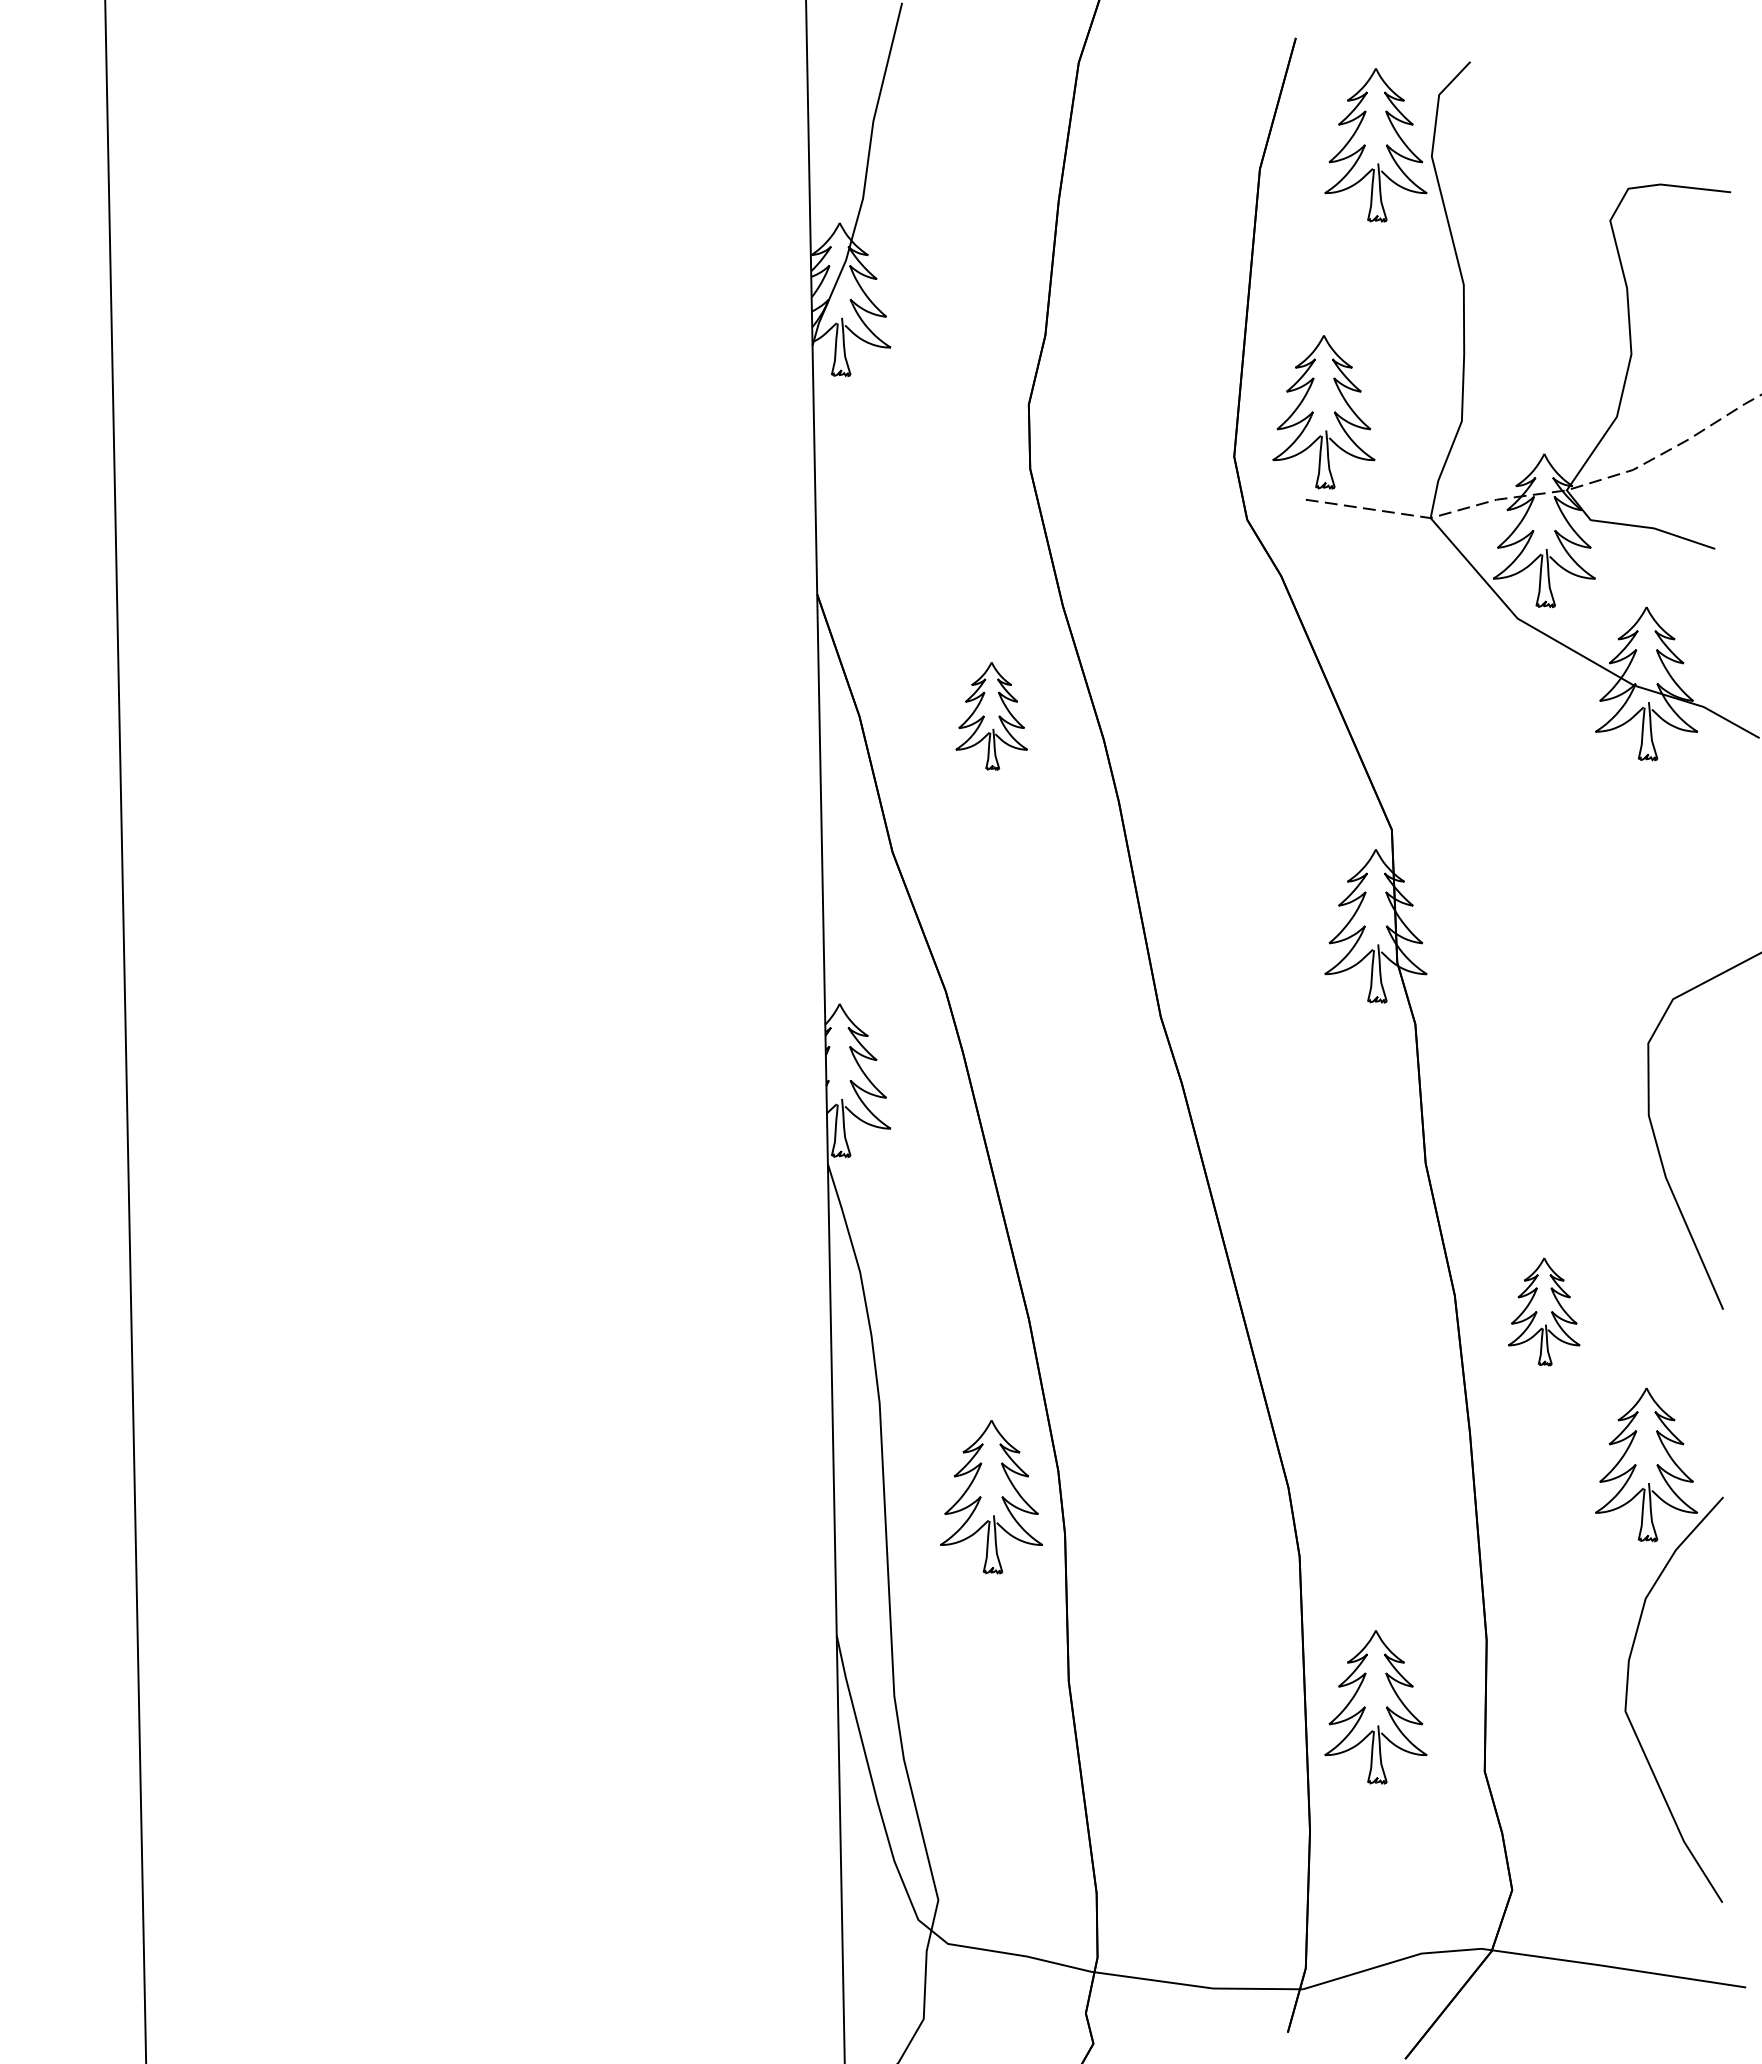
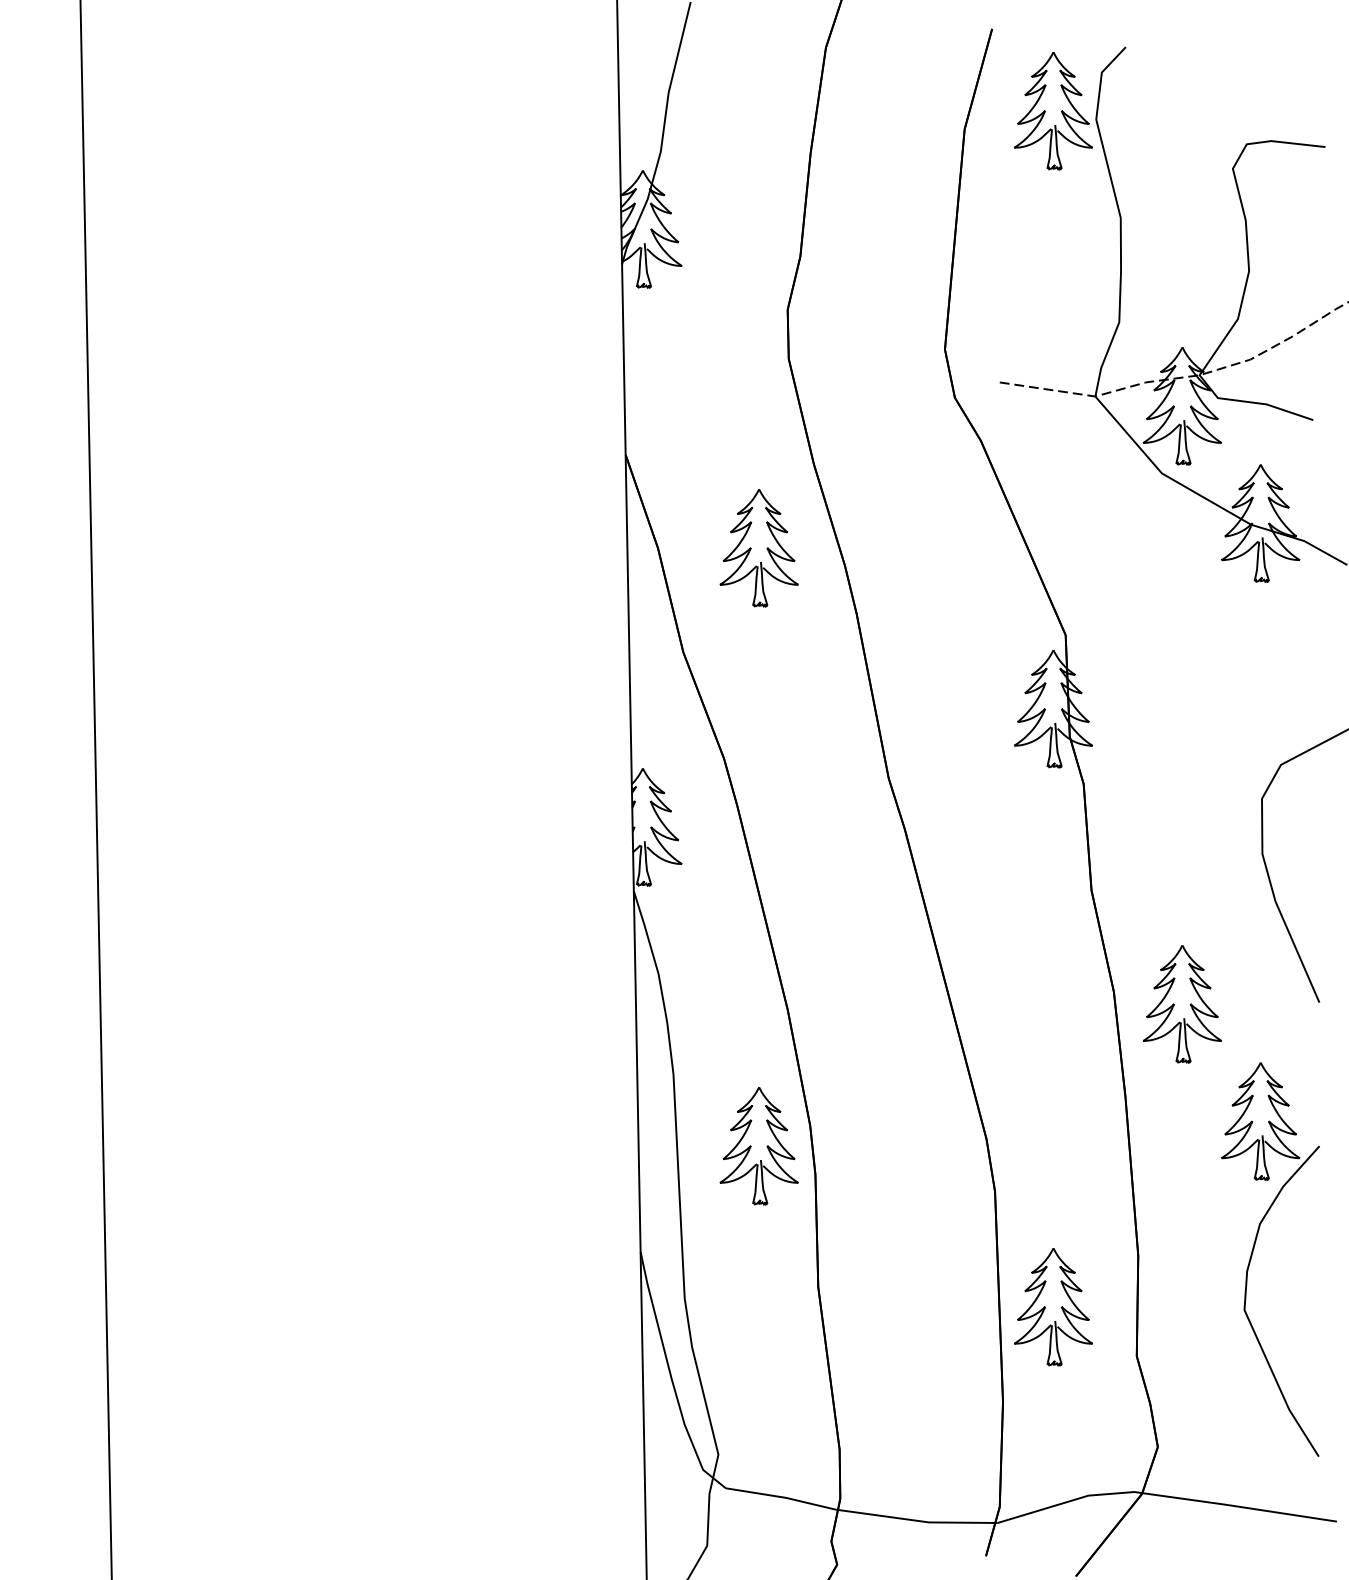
part: (1313, 412) -> (1005, 315), removed
part: (991, 716) -> (759, 548), size x1.43
part: (1543, 1311) -> (1181, 1004), size x1.43

